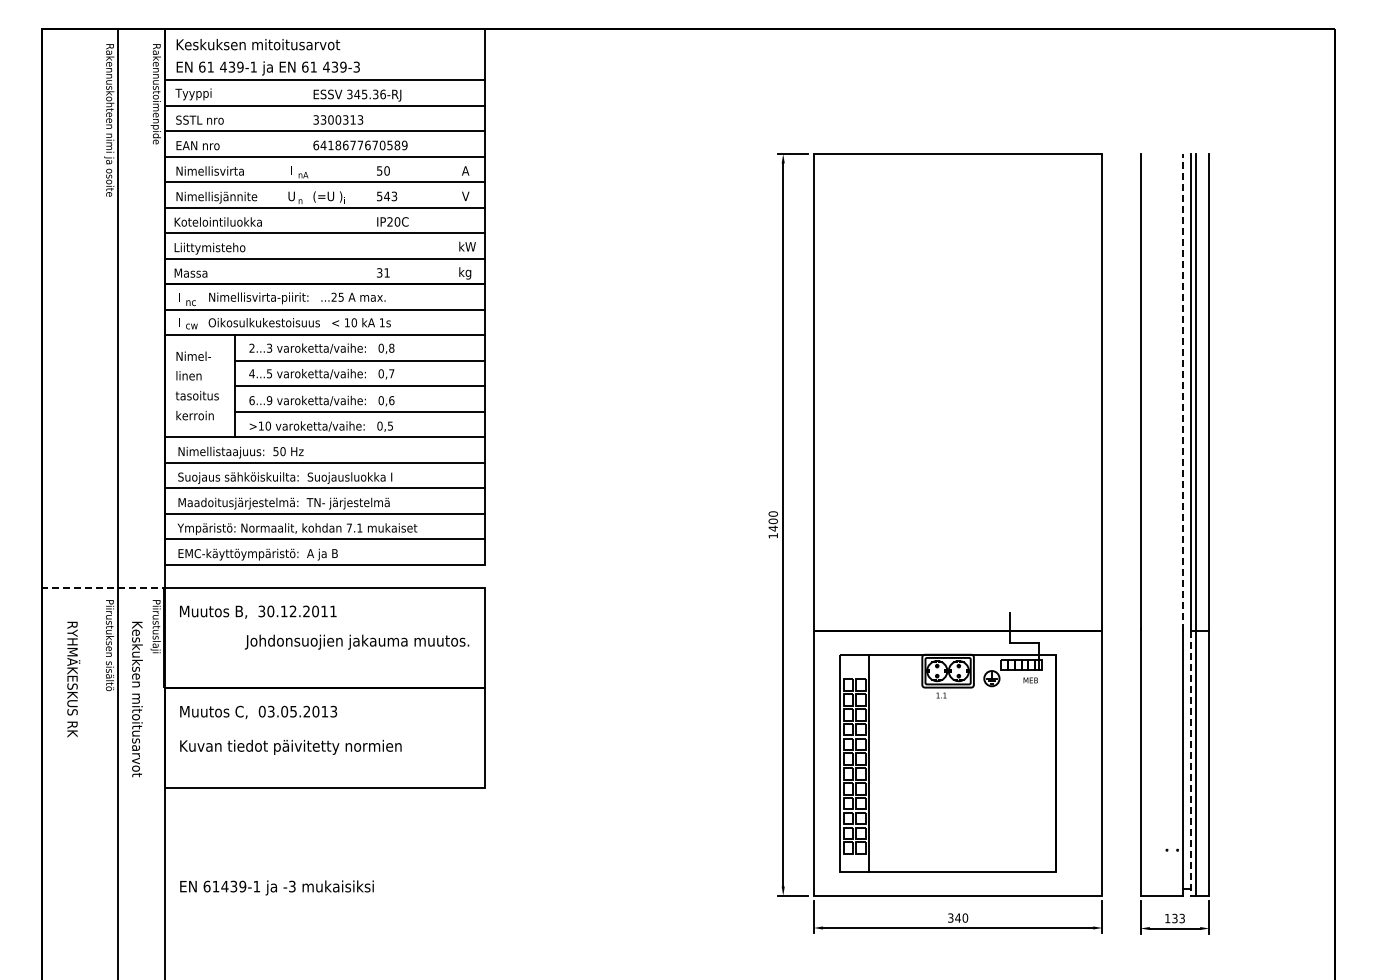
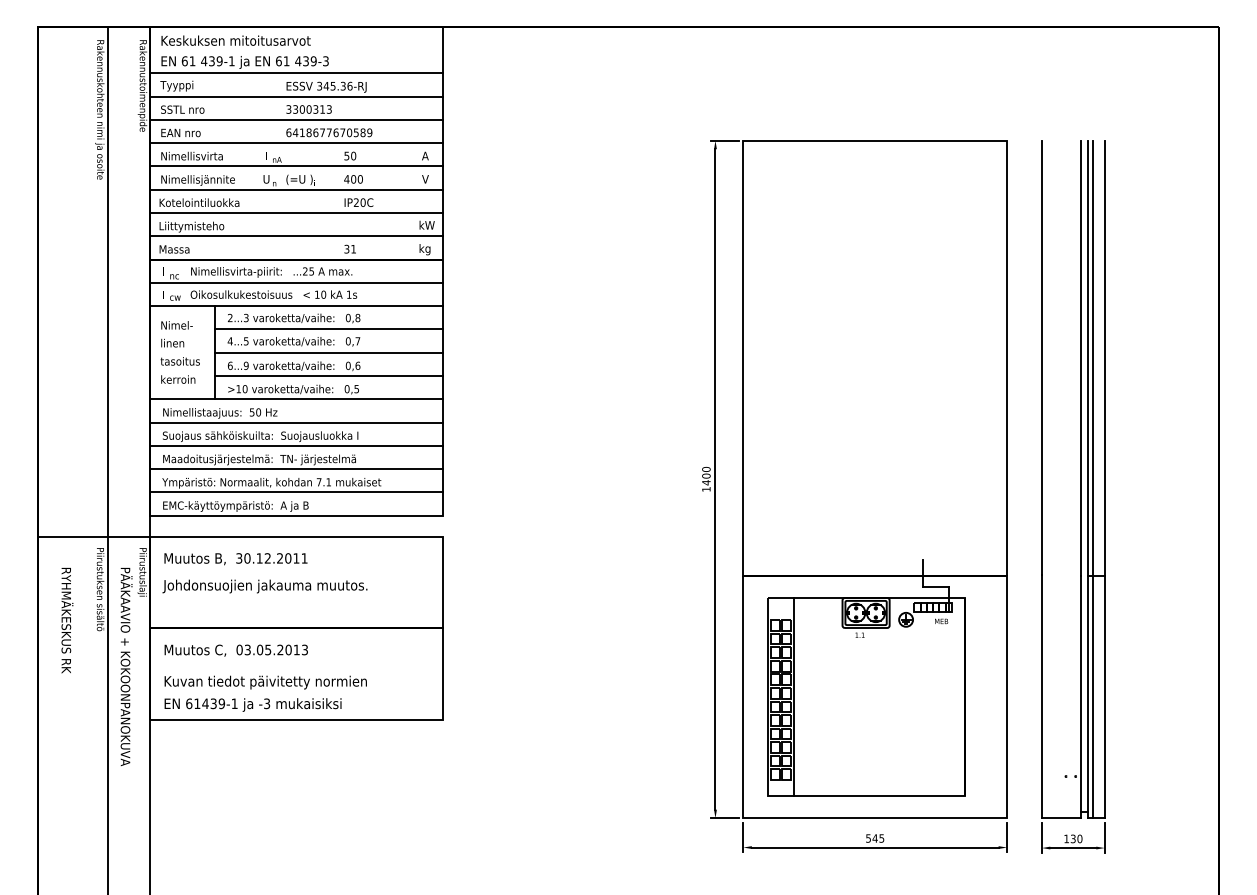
text: (386, 196) -> (353, 179), 543 -> 400
line: (1182, 392) -> (1080, 358), dashed -> solid
line: (102, 587) -> (93, 536), dashed -> solid
text: (357, 641) -> (265, 585), moved
text: (138, 730) -> (126, 667), Keskuksen mitoitusarvot -> PÄÄKAAVIO + KOKOONPANOKUVA
line: (1190, 763) -> (1087, 697), dashed -> solid
text: (276, 887) -> (252, 704), moved
text: (958, 917) -> (875, 837), 340 -> 545
text: (1182, 918) -> (1080, 838), 133 -> 130

